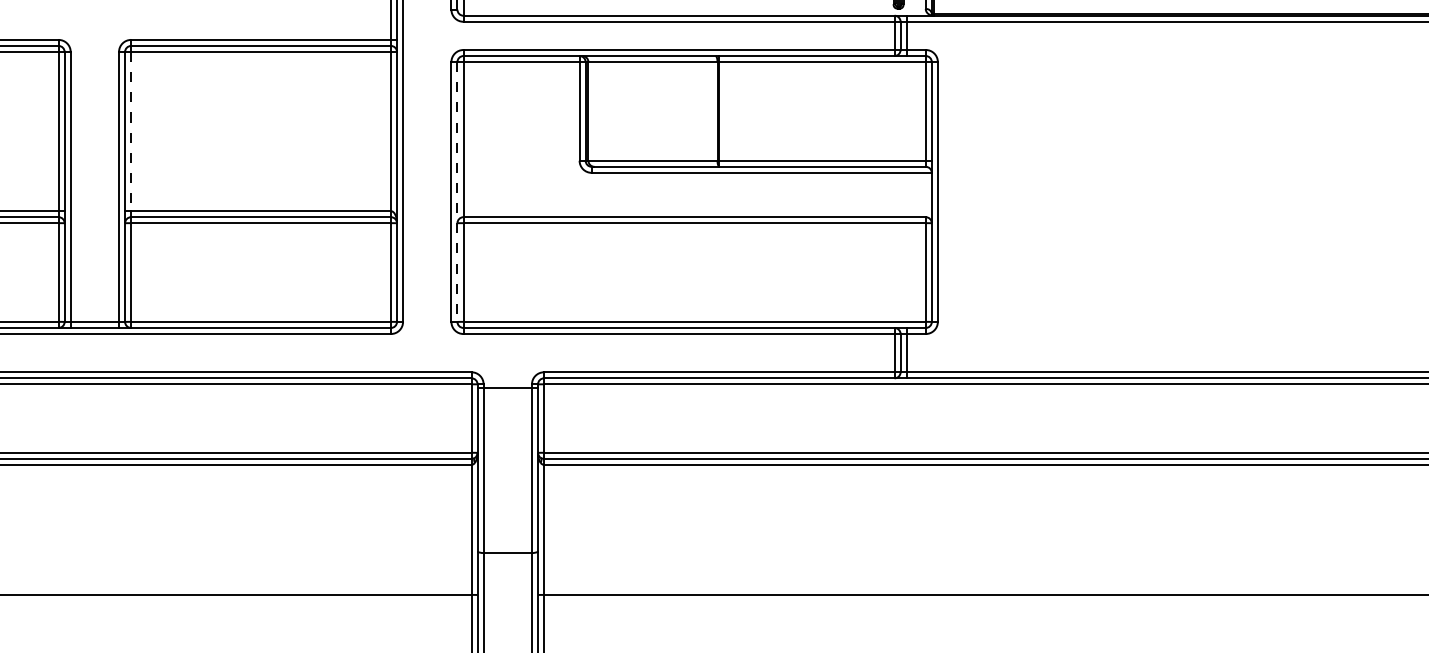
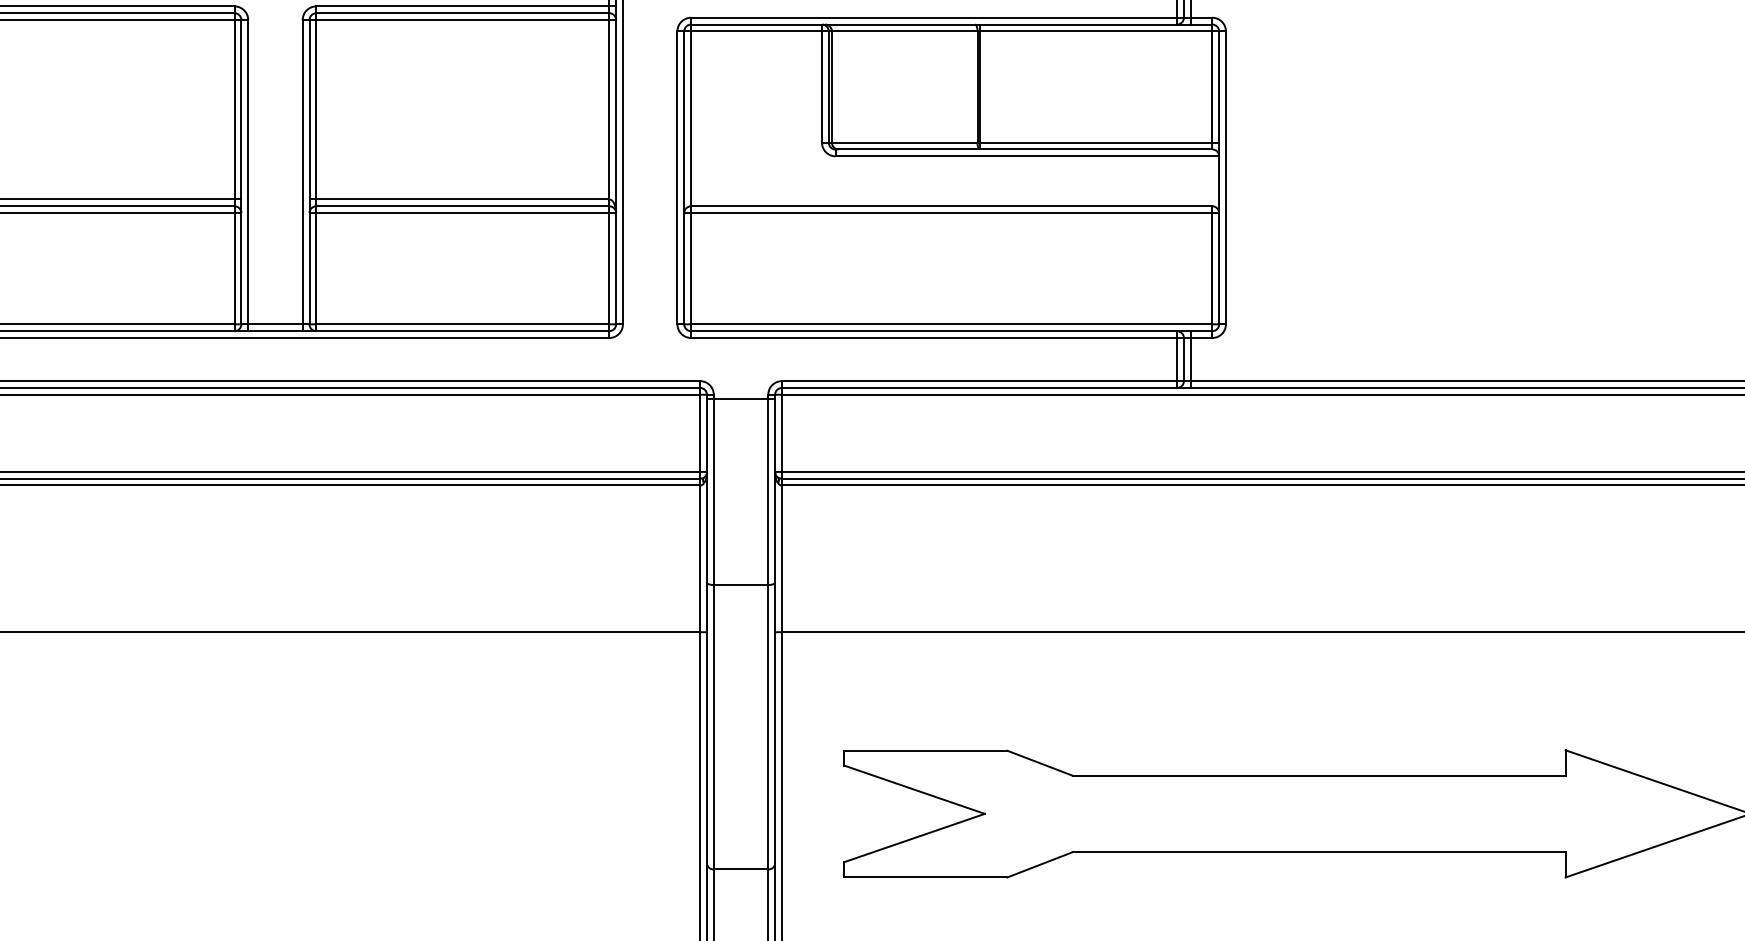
line: (131, 131) -> (316, 109), dashed -> solid
line: (457, 192) -> (684, 178), dashed -> solid

